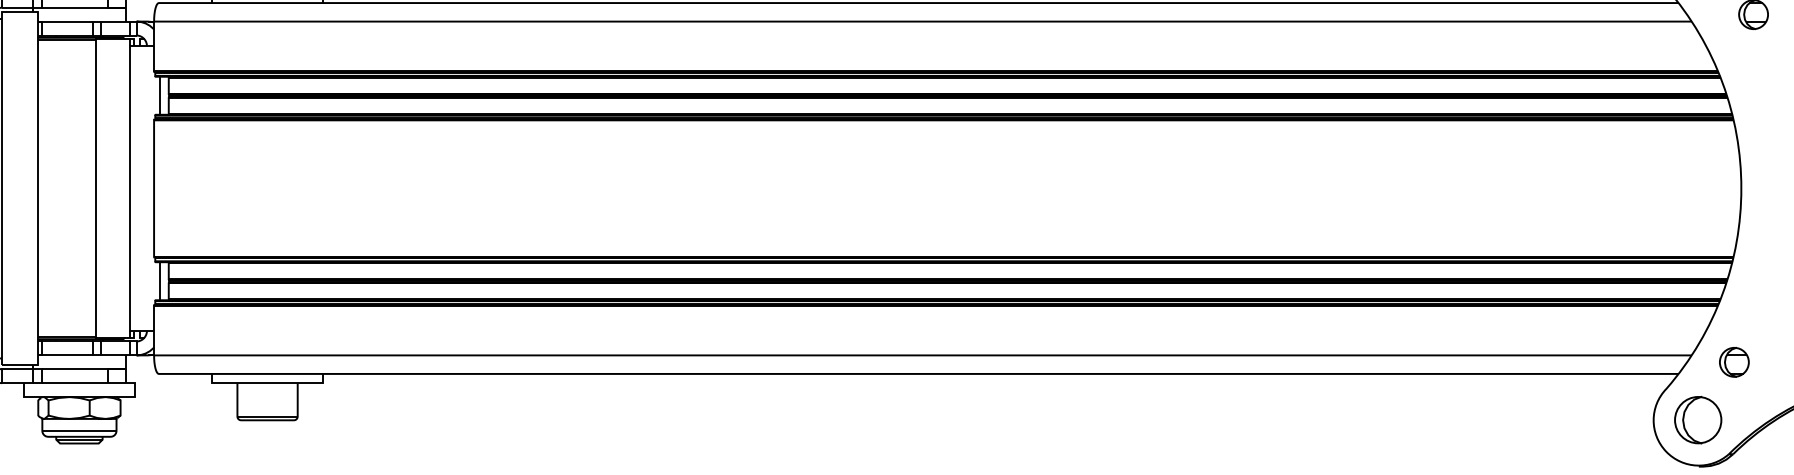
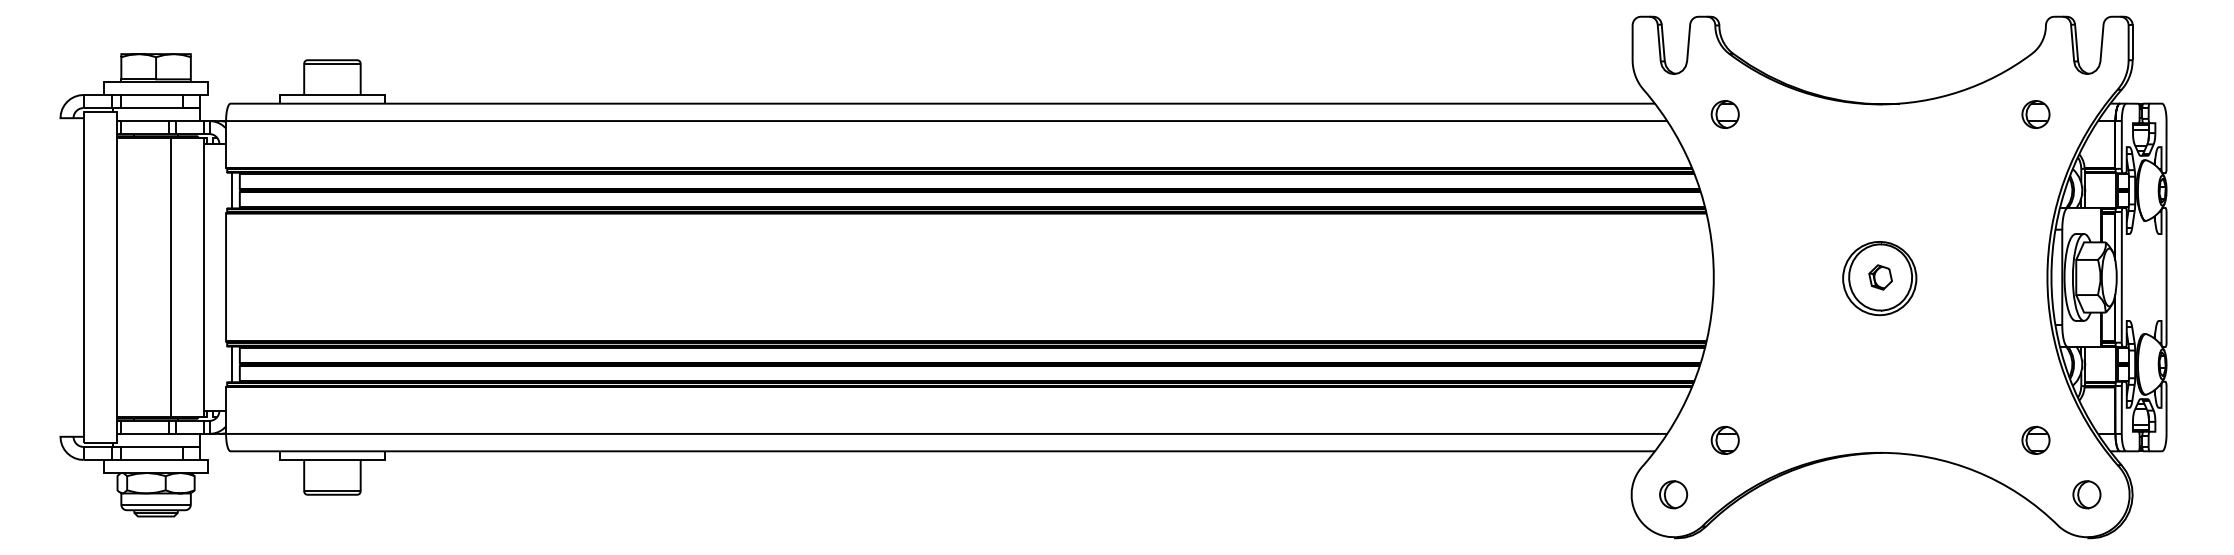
part: (1733, 362) -> (1724, 440), moved
part: (1698, 420) -> (1673, 494), size x0.62

